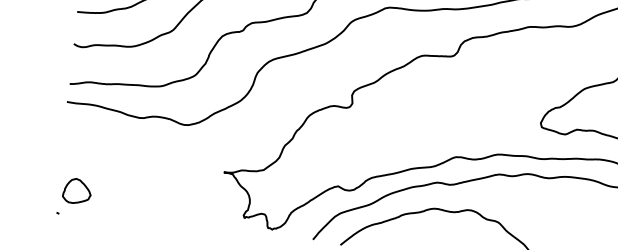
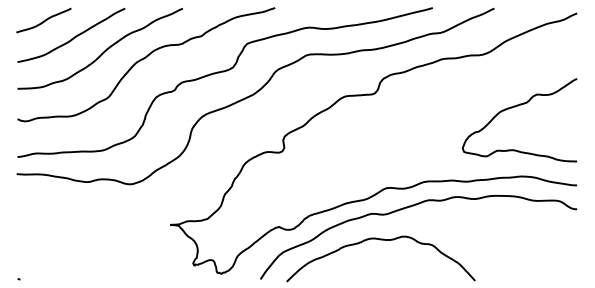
part: (76, 190) -> (34, 256), removed

